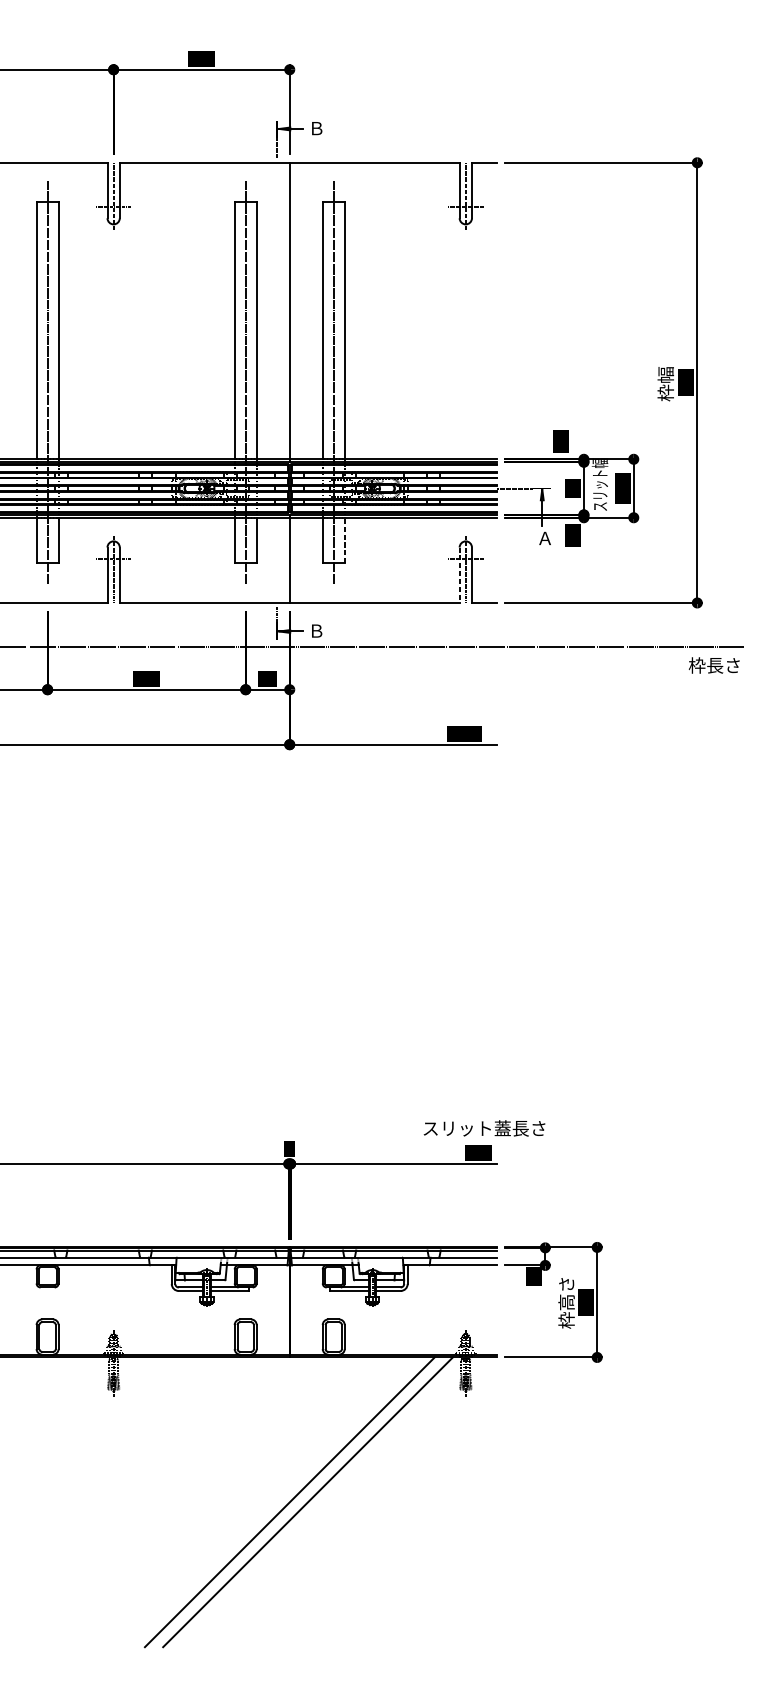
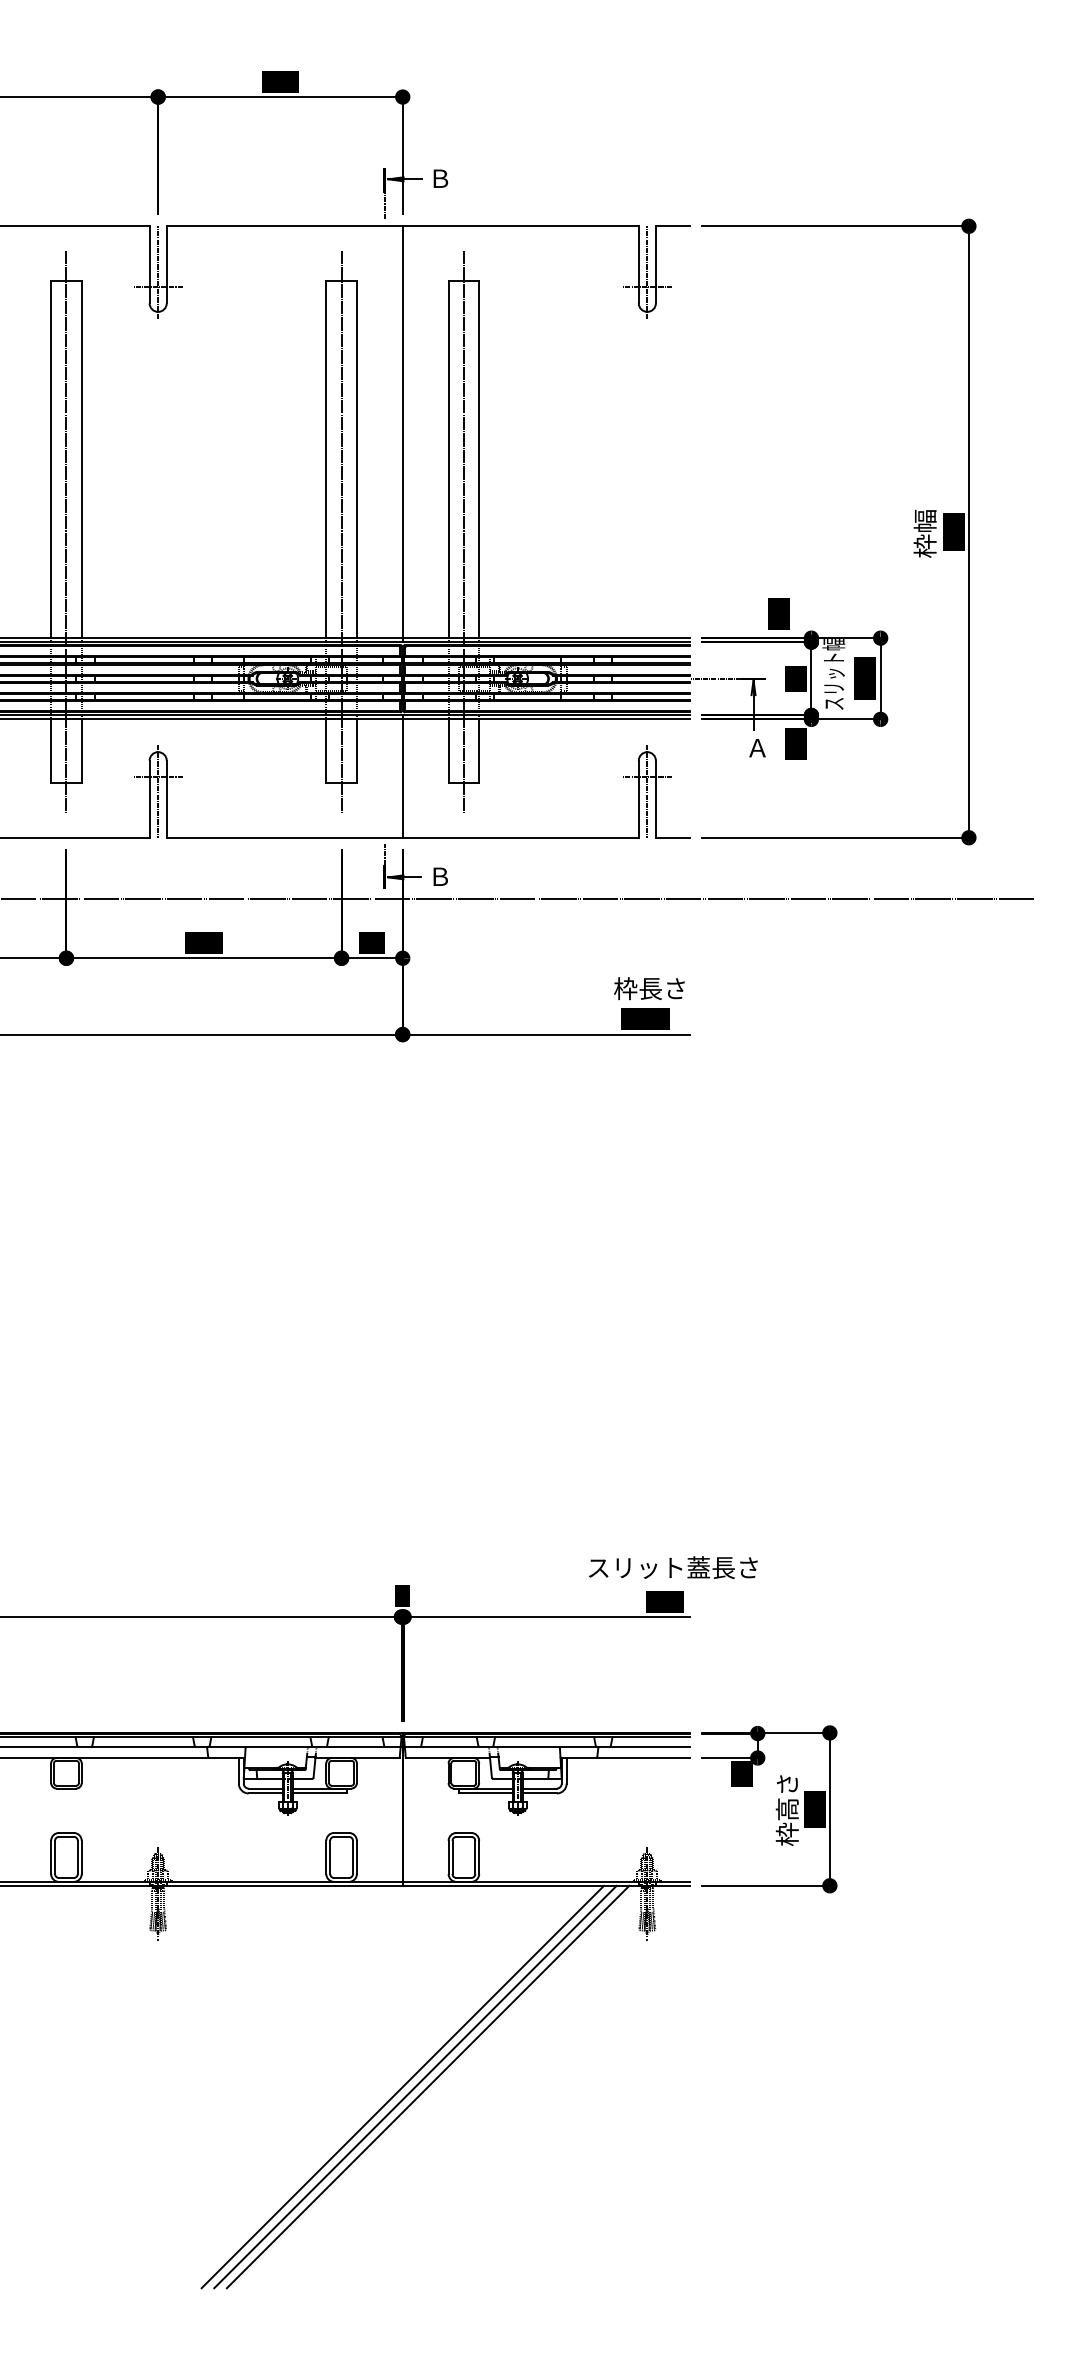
line: (344, 540) -> (479, 751), dashed -> solid
line: (459, 575) -> (638, 799), dashed -> solid
text: (714, 665) -> (649, 988), moved
line: (298, 1501) -> (415, 2086), added

